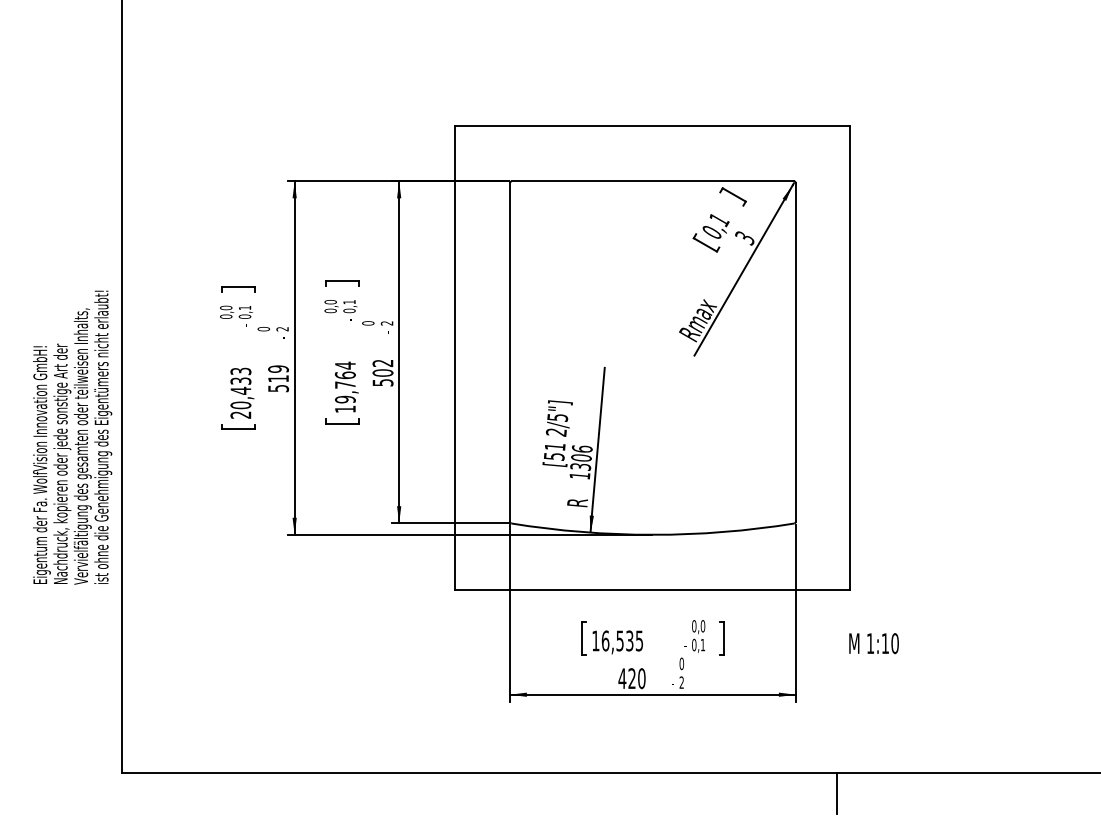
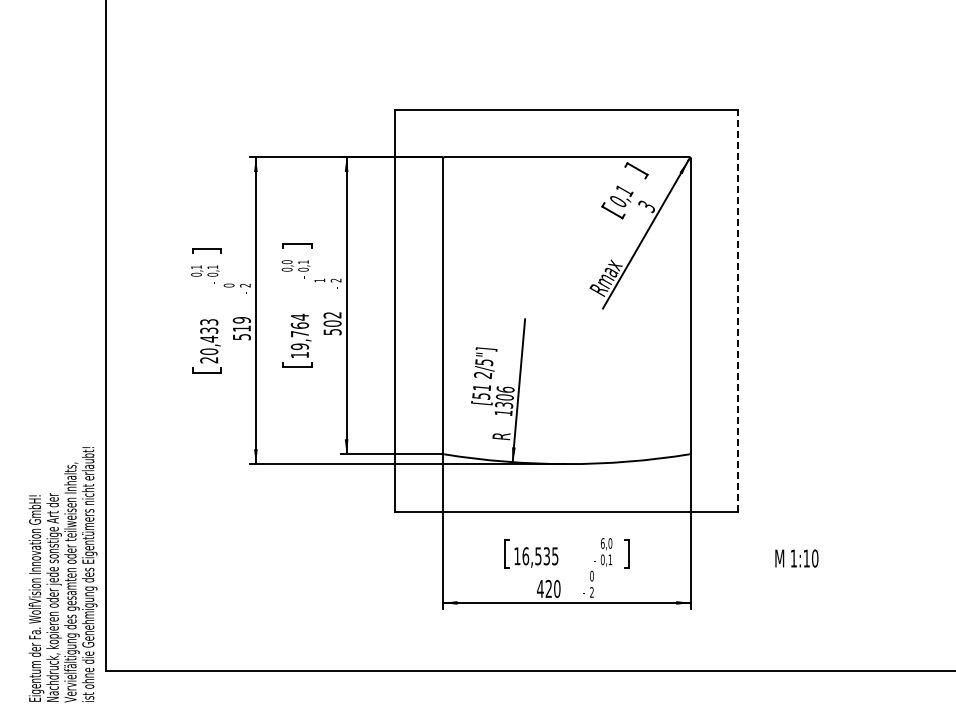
text: (226, 308) -> (196, 267), 0,0 -> 0,1
text: (367, 323) -> (319, 280), 0 -> 1
line: (850, 357) -> (738, 310), solid -> dashed
text: (71, 437) -> (62, 574), moved
text: (693, 626) -> (602, 543), 0,0 -> 6,0
text: (873, 643) -> (796, 558), moved
line: (836, 793) -> (726, 688), removed

